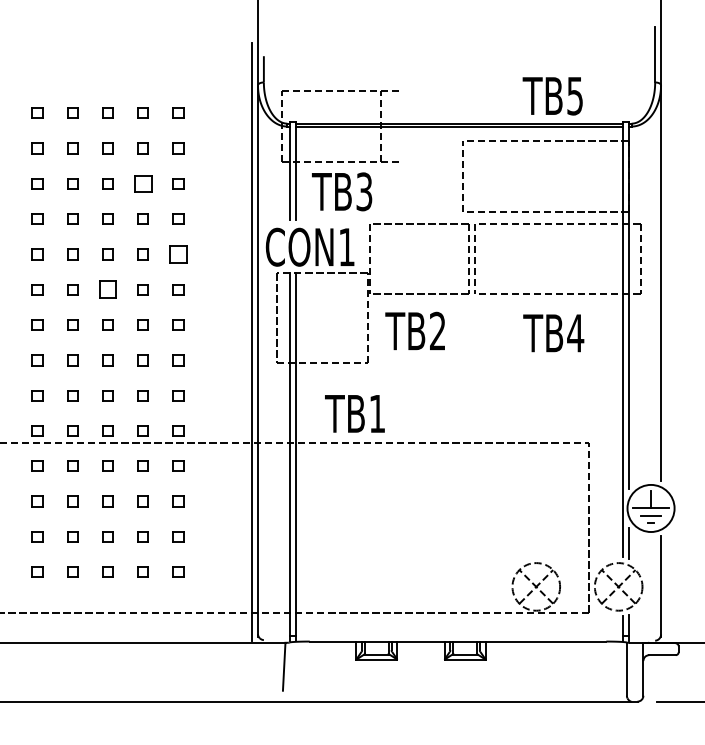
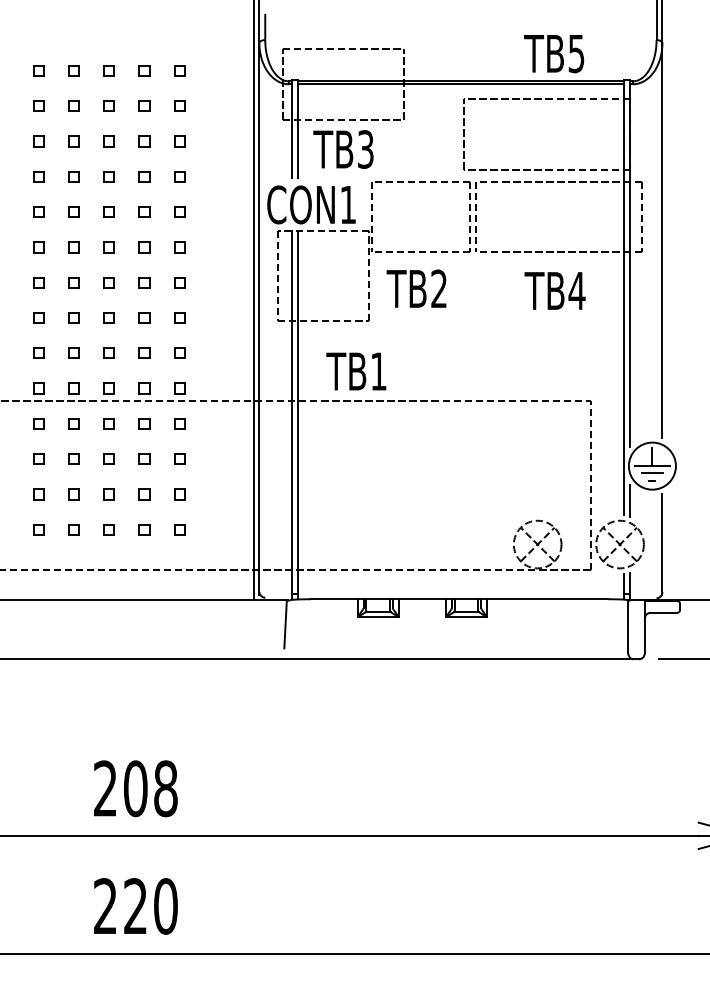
line: (380, 126) -> (403, 84), moved
part: (143, 183) -> (144, 141), size x0.62
part: (178, 253) -> (179, 211), size x0.62
part: (107, 289) -> (108, 247), size x0.62

